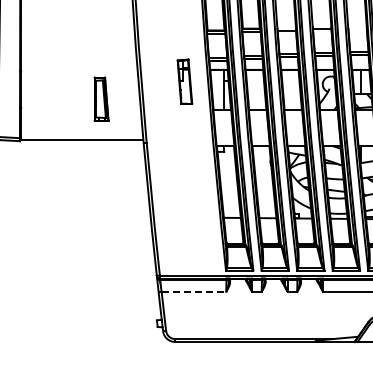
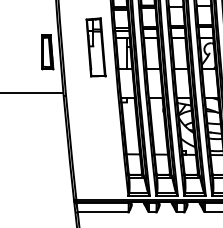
part: (184, 81) -> (95, 47), size x1.67
part: (101, 98) -> (47, 51), moved
line: (194, 291) -> (103, 212), dashed -> solid

